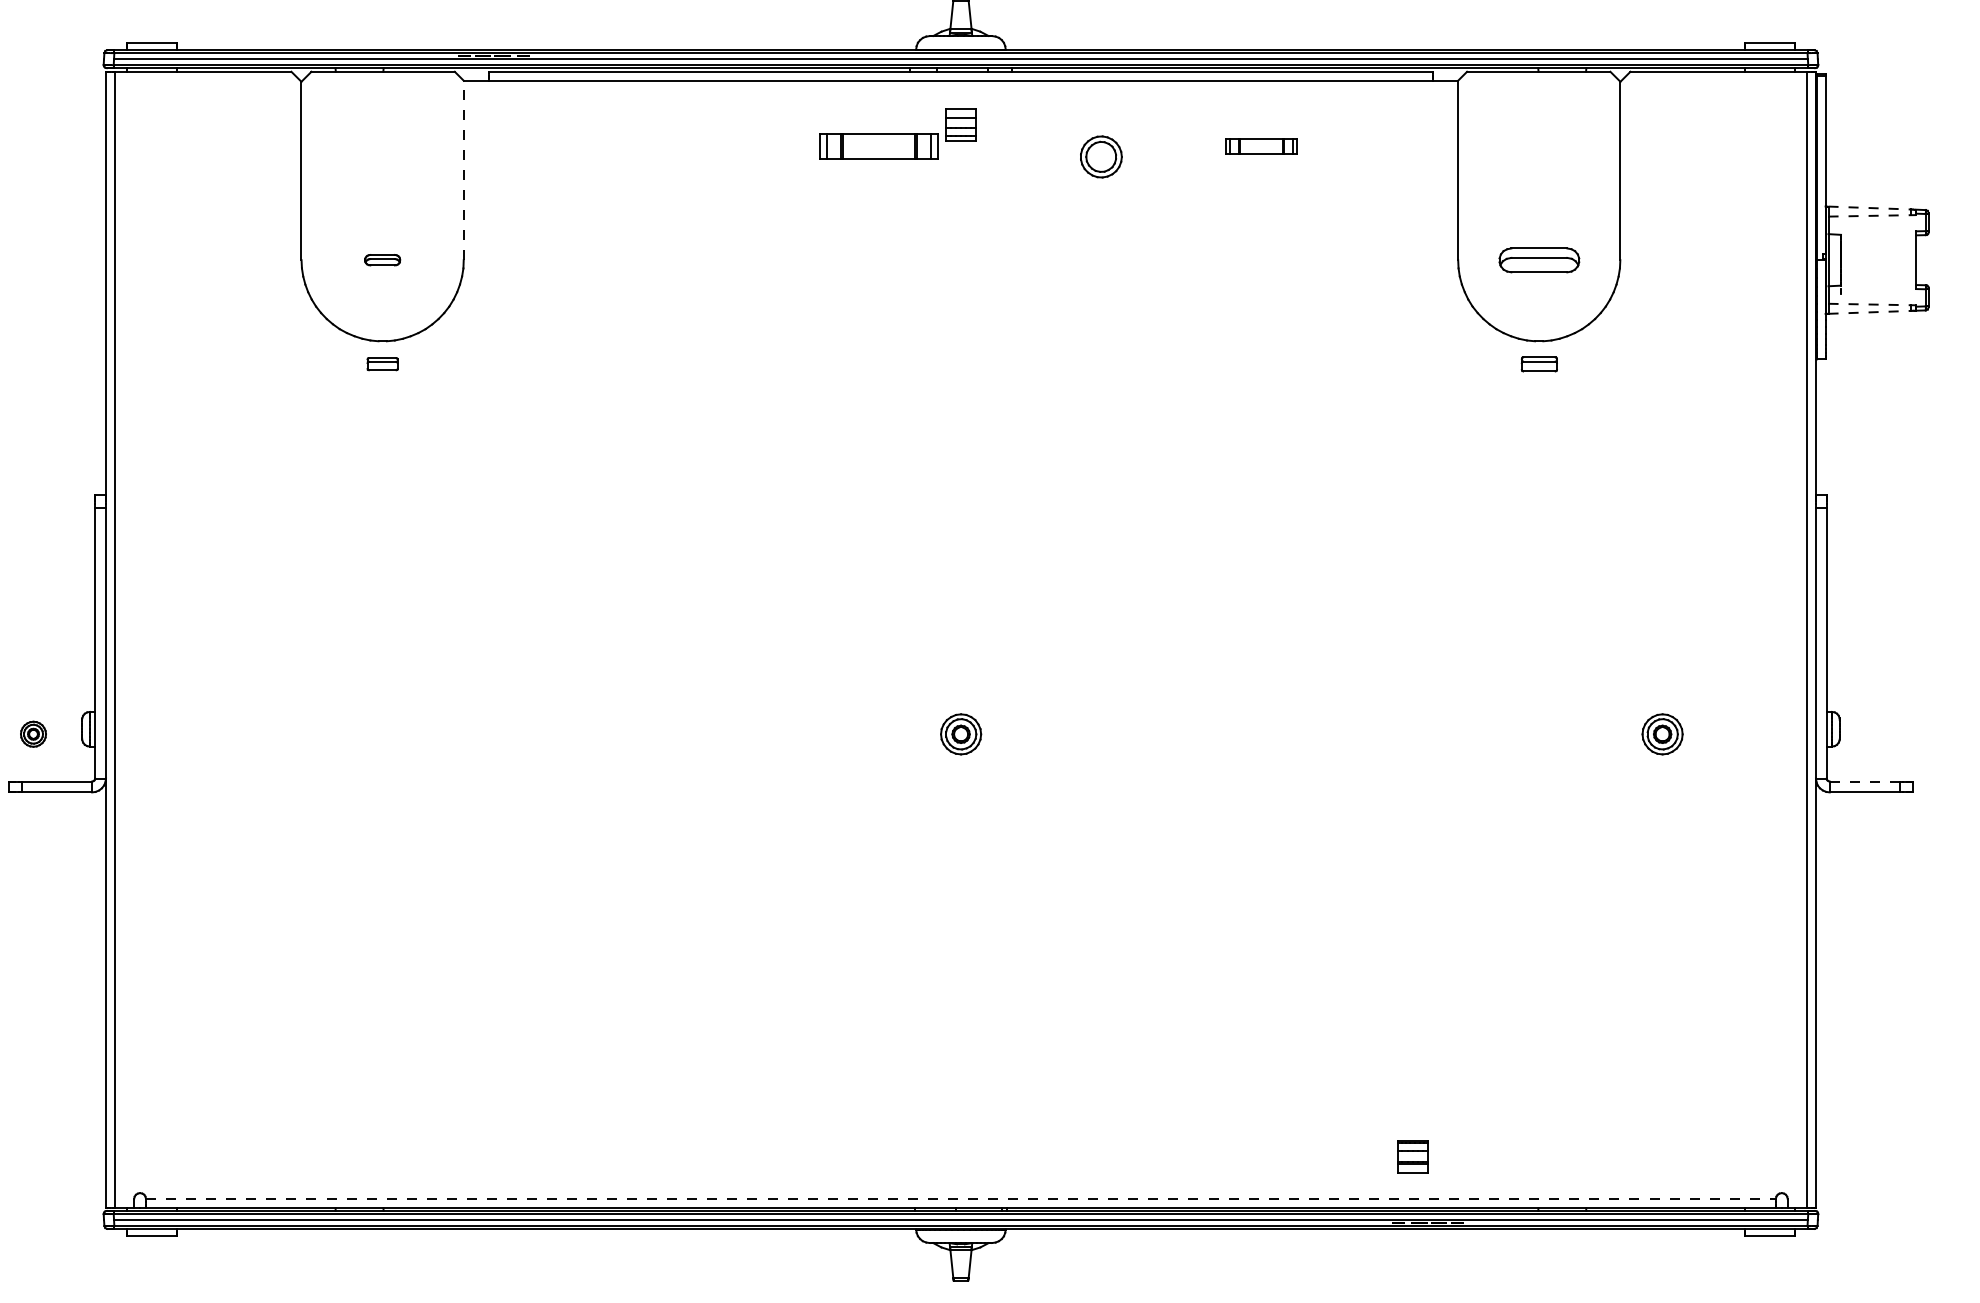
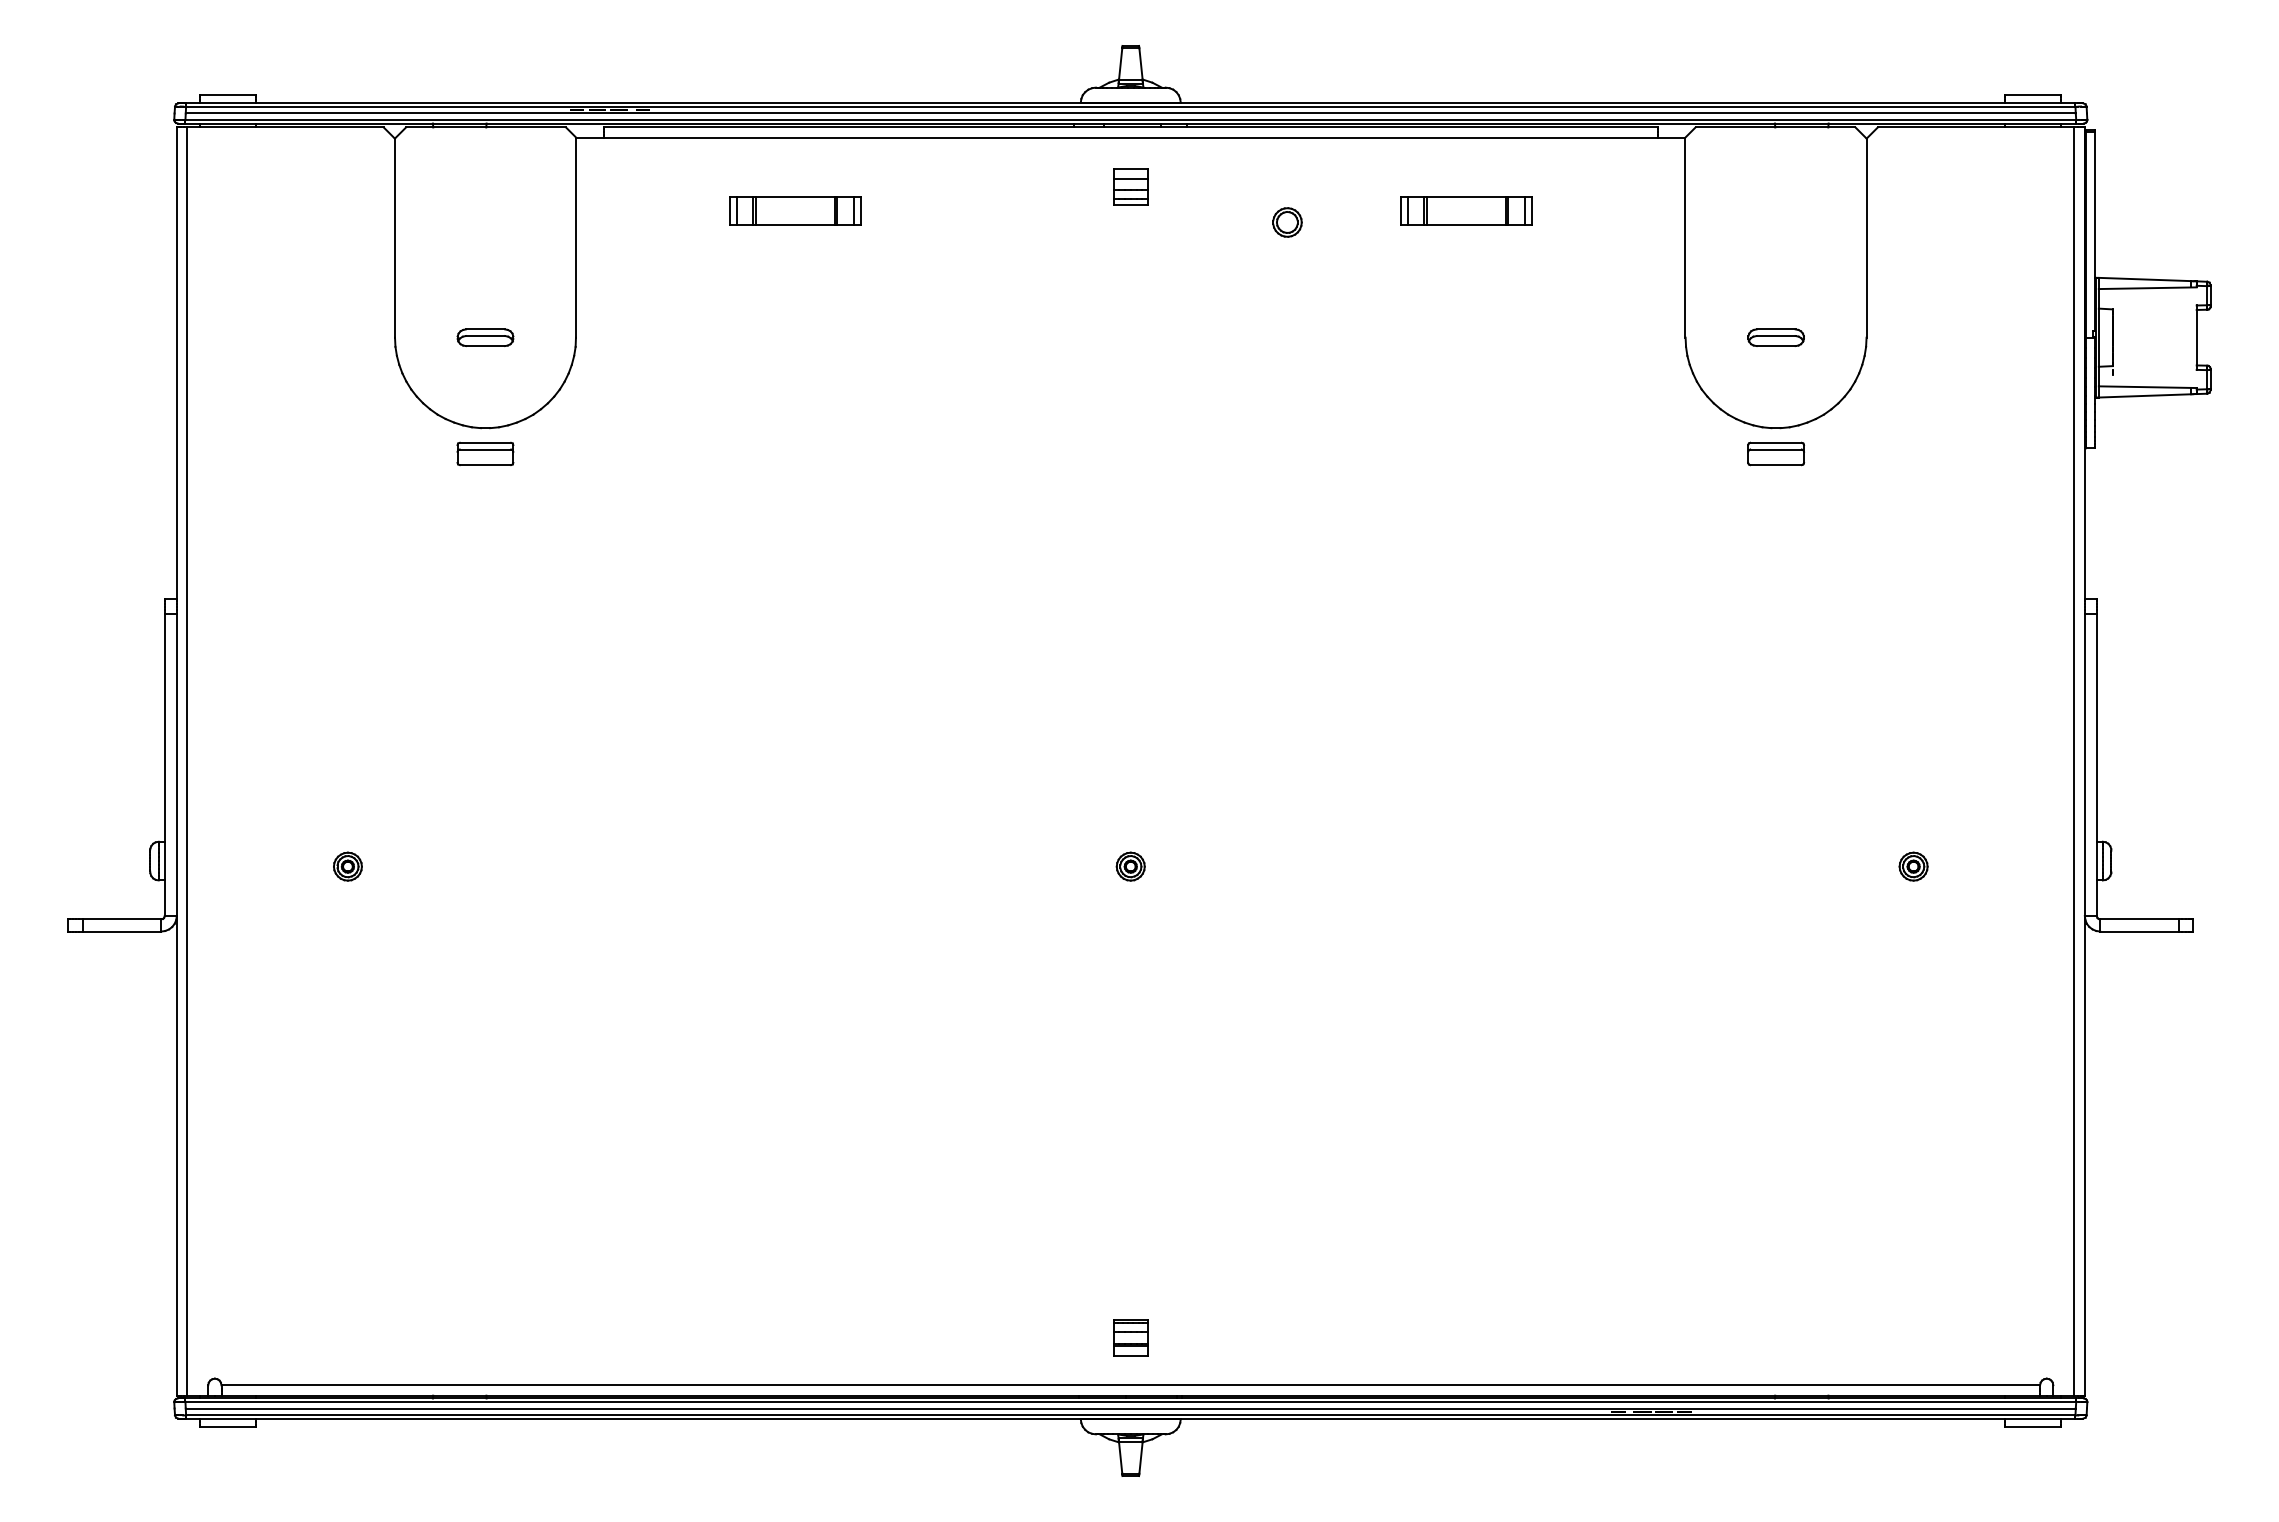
part: (879, 146) -> (795, 210), moved
part: (1261, 146) -> (1466, 210), size x1.67
part: (1101, 156) -> (1287, 222), size x0.62
line: (464, 170) -> (576, 237), dashed -> solid
line: (1870, 208) -> (2145, 279), dashed -> solid
line: (1872, 216) -> (2147, 288), dashed -> solid
part: (382, 260) -> (485, 337), size x1.43
part: (1538, 260) -> (1775, 337), size x0.62
line: (1872, 304) -> (2147, 387), dashed -> solid
line: (1870, 312) -> (2145, 395), dashed -> solid
part: (382, 363) -> (485, 453), size x1.67
part: (1539, 363) -> (1776, 453), size x1.43
part: (33, 734) -> (347, 866), moved
part: (960, 734) -> (1130, 866), size x0.62
part: (1662, 734) -> (1913, 866), size x0.62
line: (1864, 781) -> (2139, 919), dashed -> solid
part: (1412, 1156) -> (1130, 1337), moved
line: (961, 1199) -> (1131, 1385), dashed -> solid

